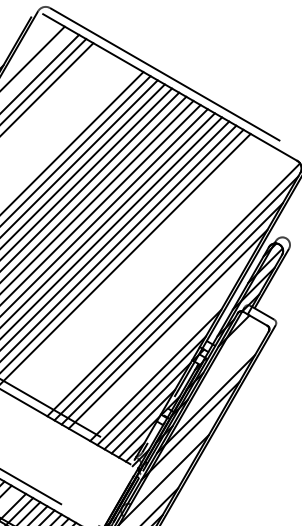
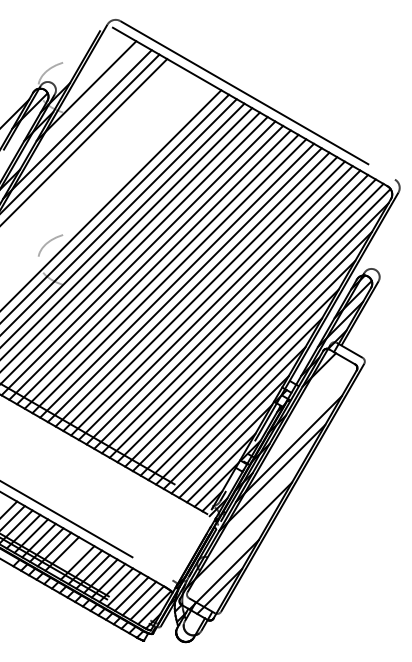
line: (130, 264) -> (207, 298), added
line: (138, 268) -> (215, 302), added
line: (145, 273) -> (223, 307), added
line: (152, 276) -> (231, 311), added
line: (159, 281) -> (238, 316), added
line: (166, 285) -> (246, 320), added
line: (163, 344) -> (243, 384), added
line: (160, 360) -> (239, 401), added

